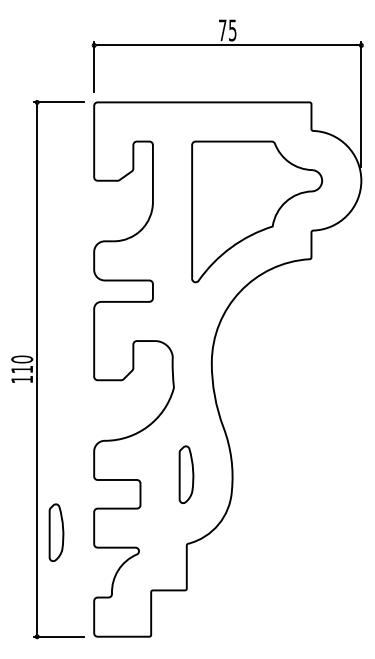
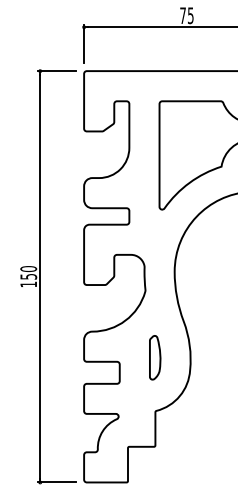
text: (22, 369) -> (28, 276), 110 -> 150
part: (56, 532) -> (55, 402), removed

